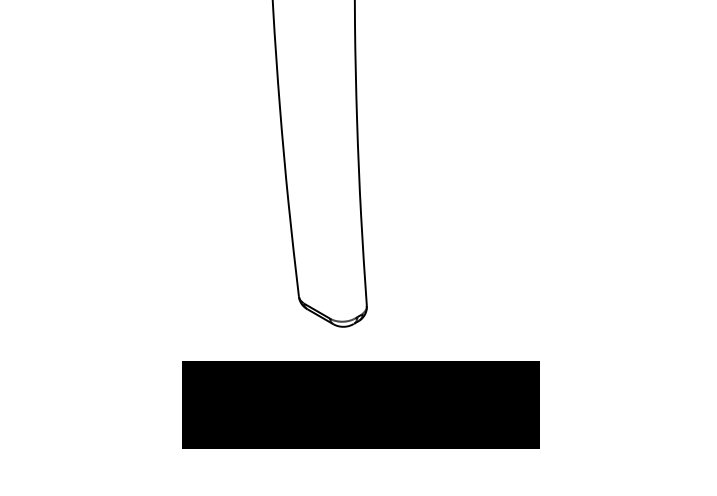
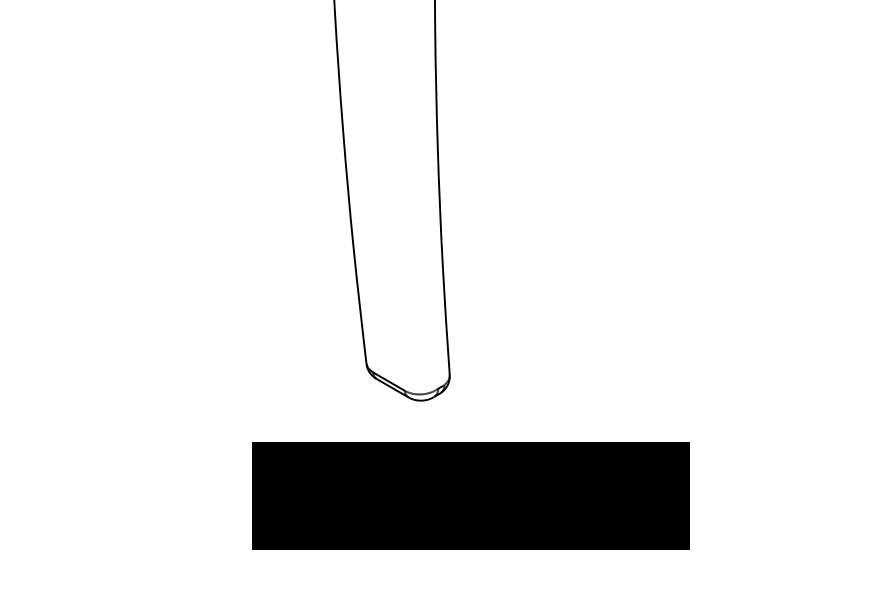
text: (360, 404) -> (470, 495), moved

